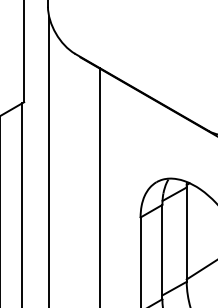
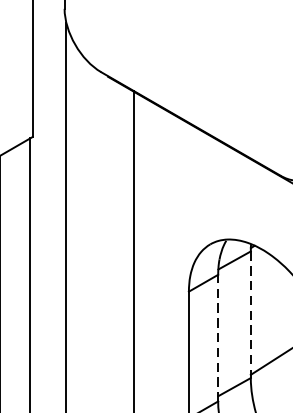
line: (186, 235) -> (250, 315), solid -> dashed
line: (162, 251) -> (218, 337), solid -> dashed

